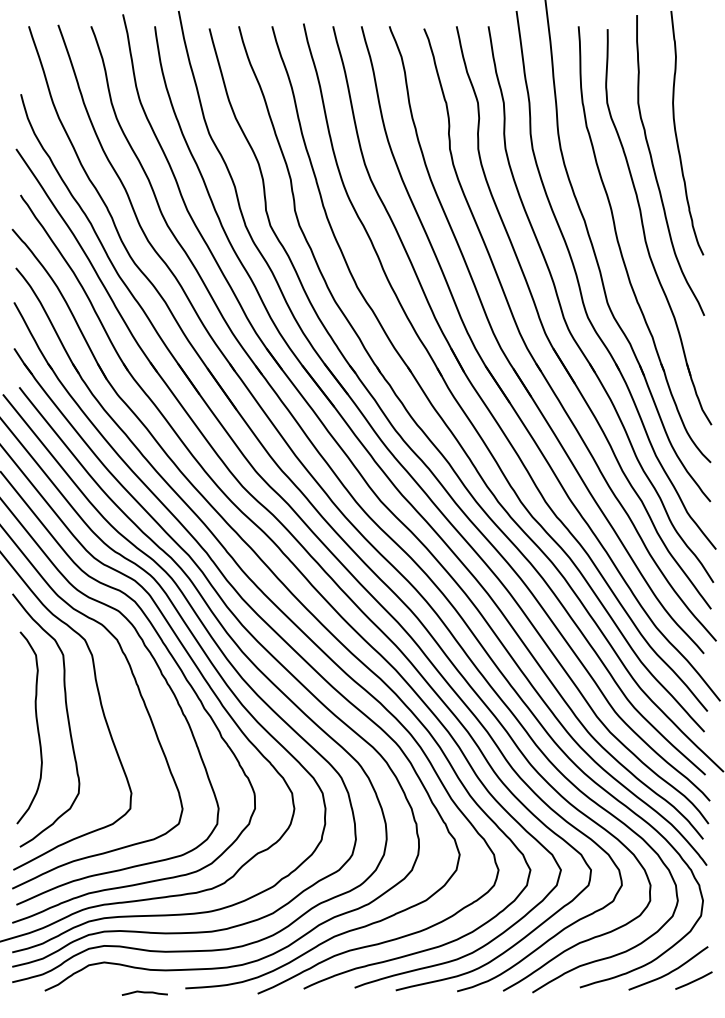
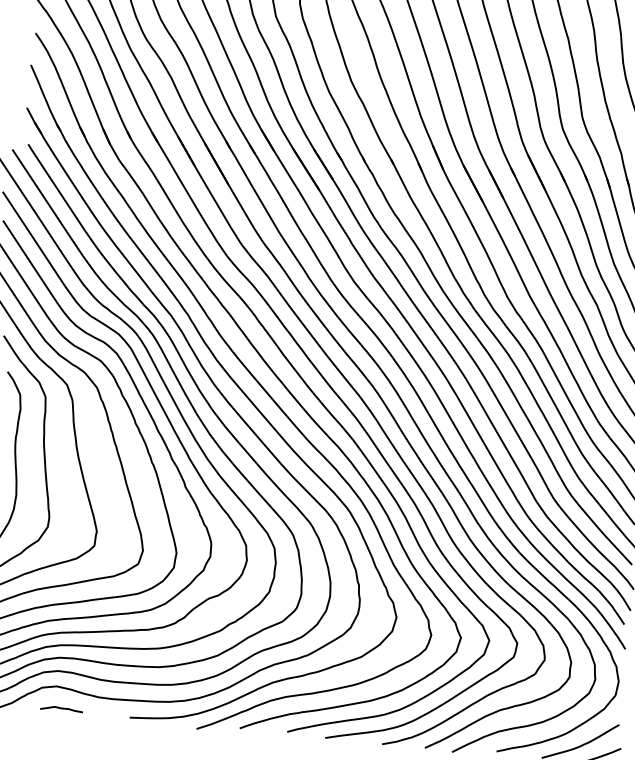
curve: (144, 992) -> (61, 708), moved

